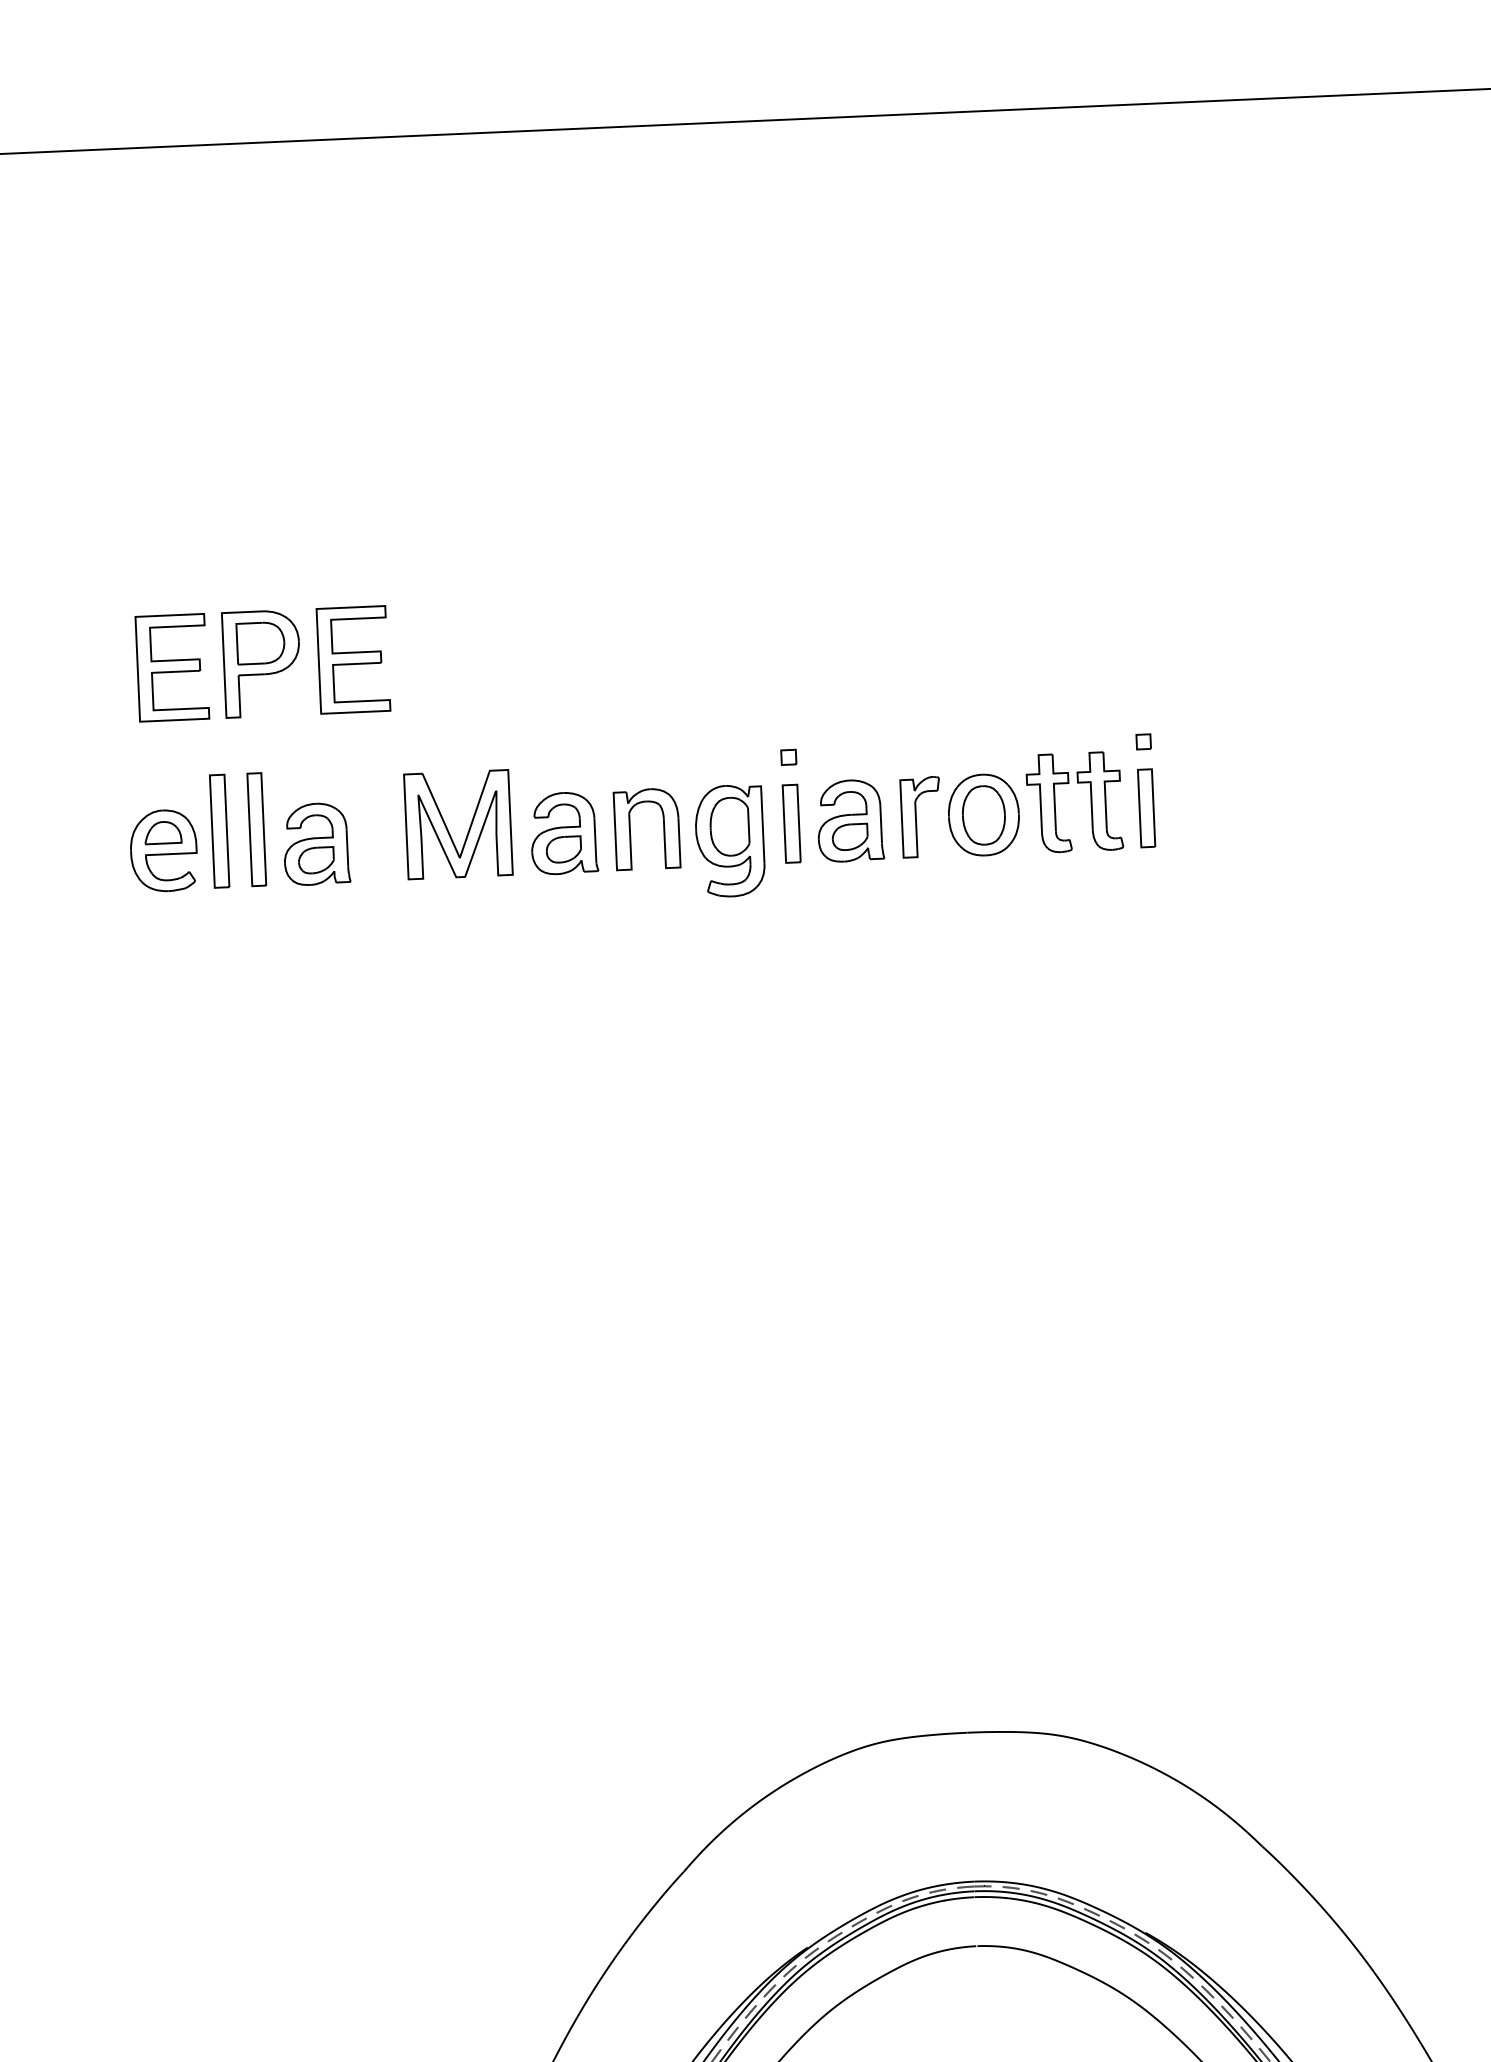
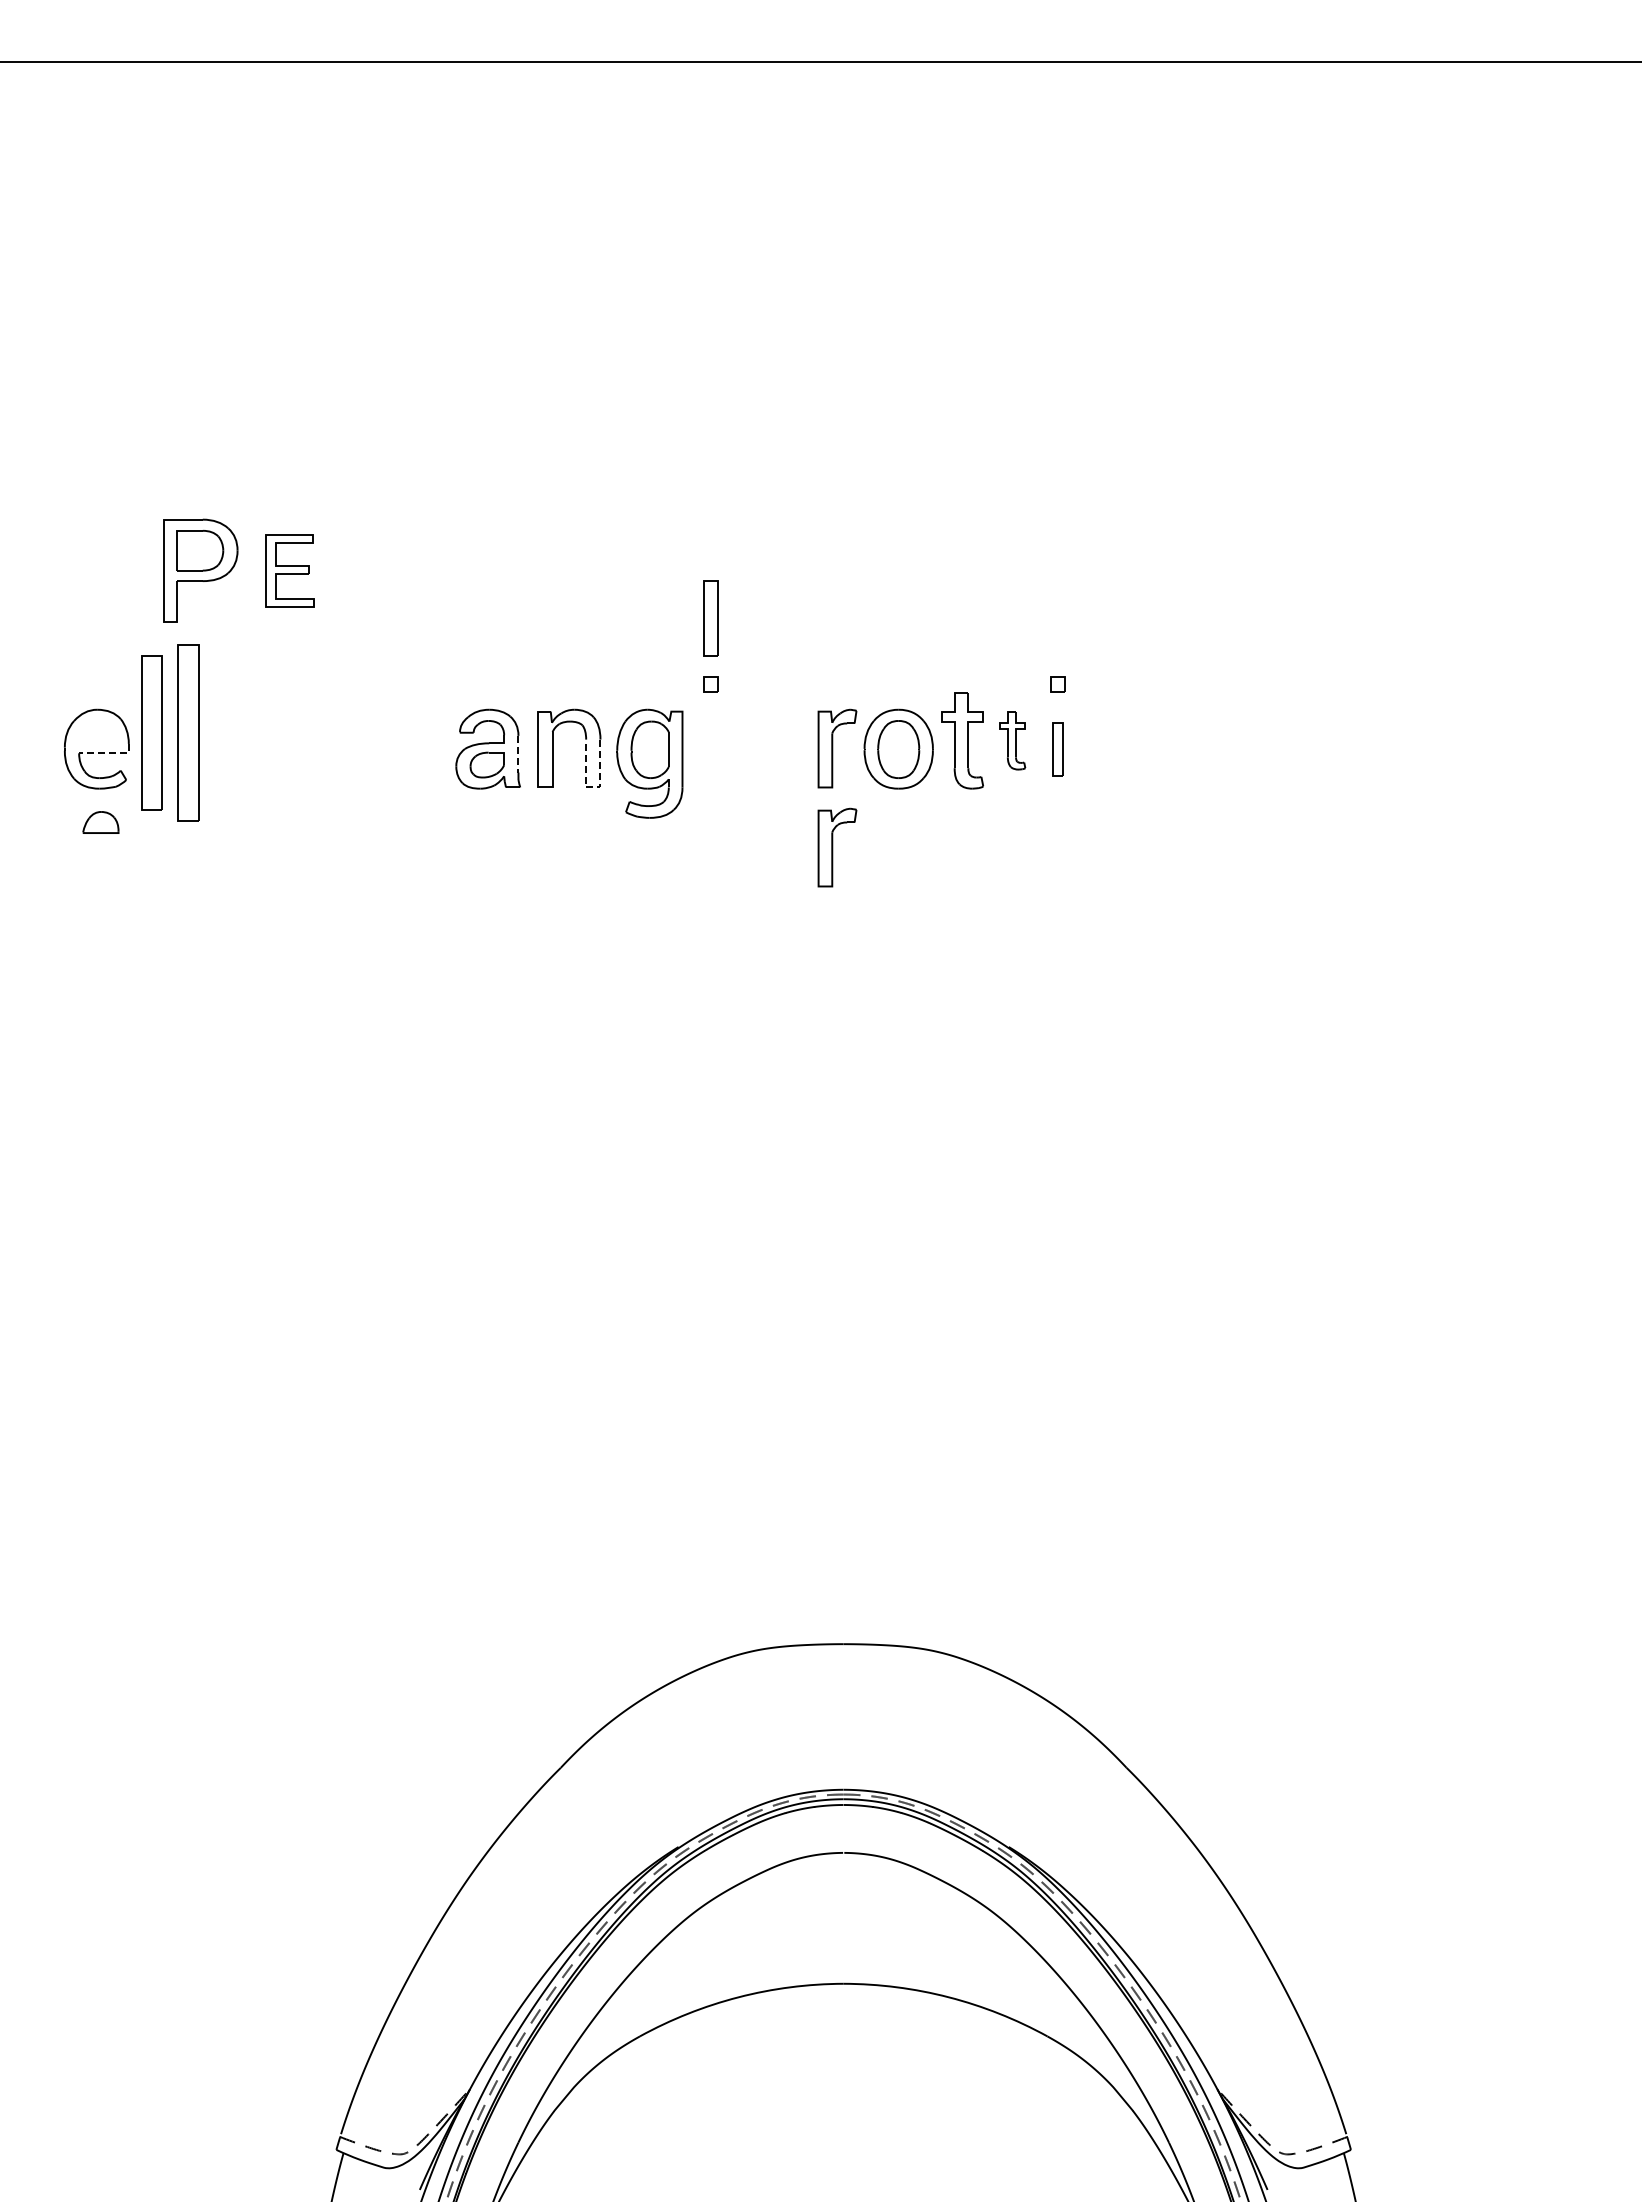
part: (352, 659) -> (289, 570), size x0.7
part: (171, 667) -> (112, 570), removed
part: (1099, 801) -> (1012, 740), size x0.6
part: (1146, 808) -> (1057, 749), size x0.7
part: (849, 820) -> (767, 748), removed
part: (791, 823) -> (710, 618), moved
part: (256, 828) -> (188, 731), size x1.6
part: (448, 829) -> (375, 740), removed
part: (218, 830) -> (151, 731), size x1.4
part: (162, 832) -> (100, 822), moved
line: (595, 837) -> (518, 754), solid -> dashed
part: (315, 843) -> (245, 748), removed
line: (174, 853) -> (107, 752), solid -> dashed
line: (672, 867) -> (592, 787), solid -> dashed
part: (925, 918) -> (837, 847), added

